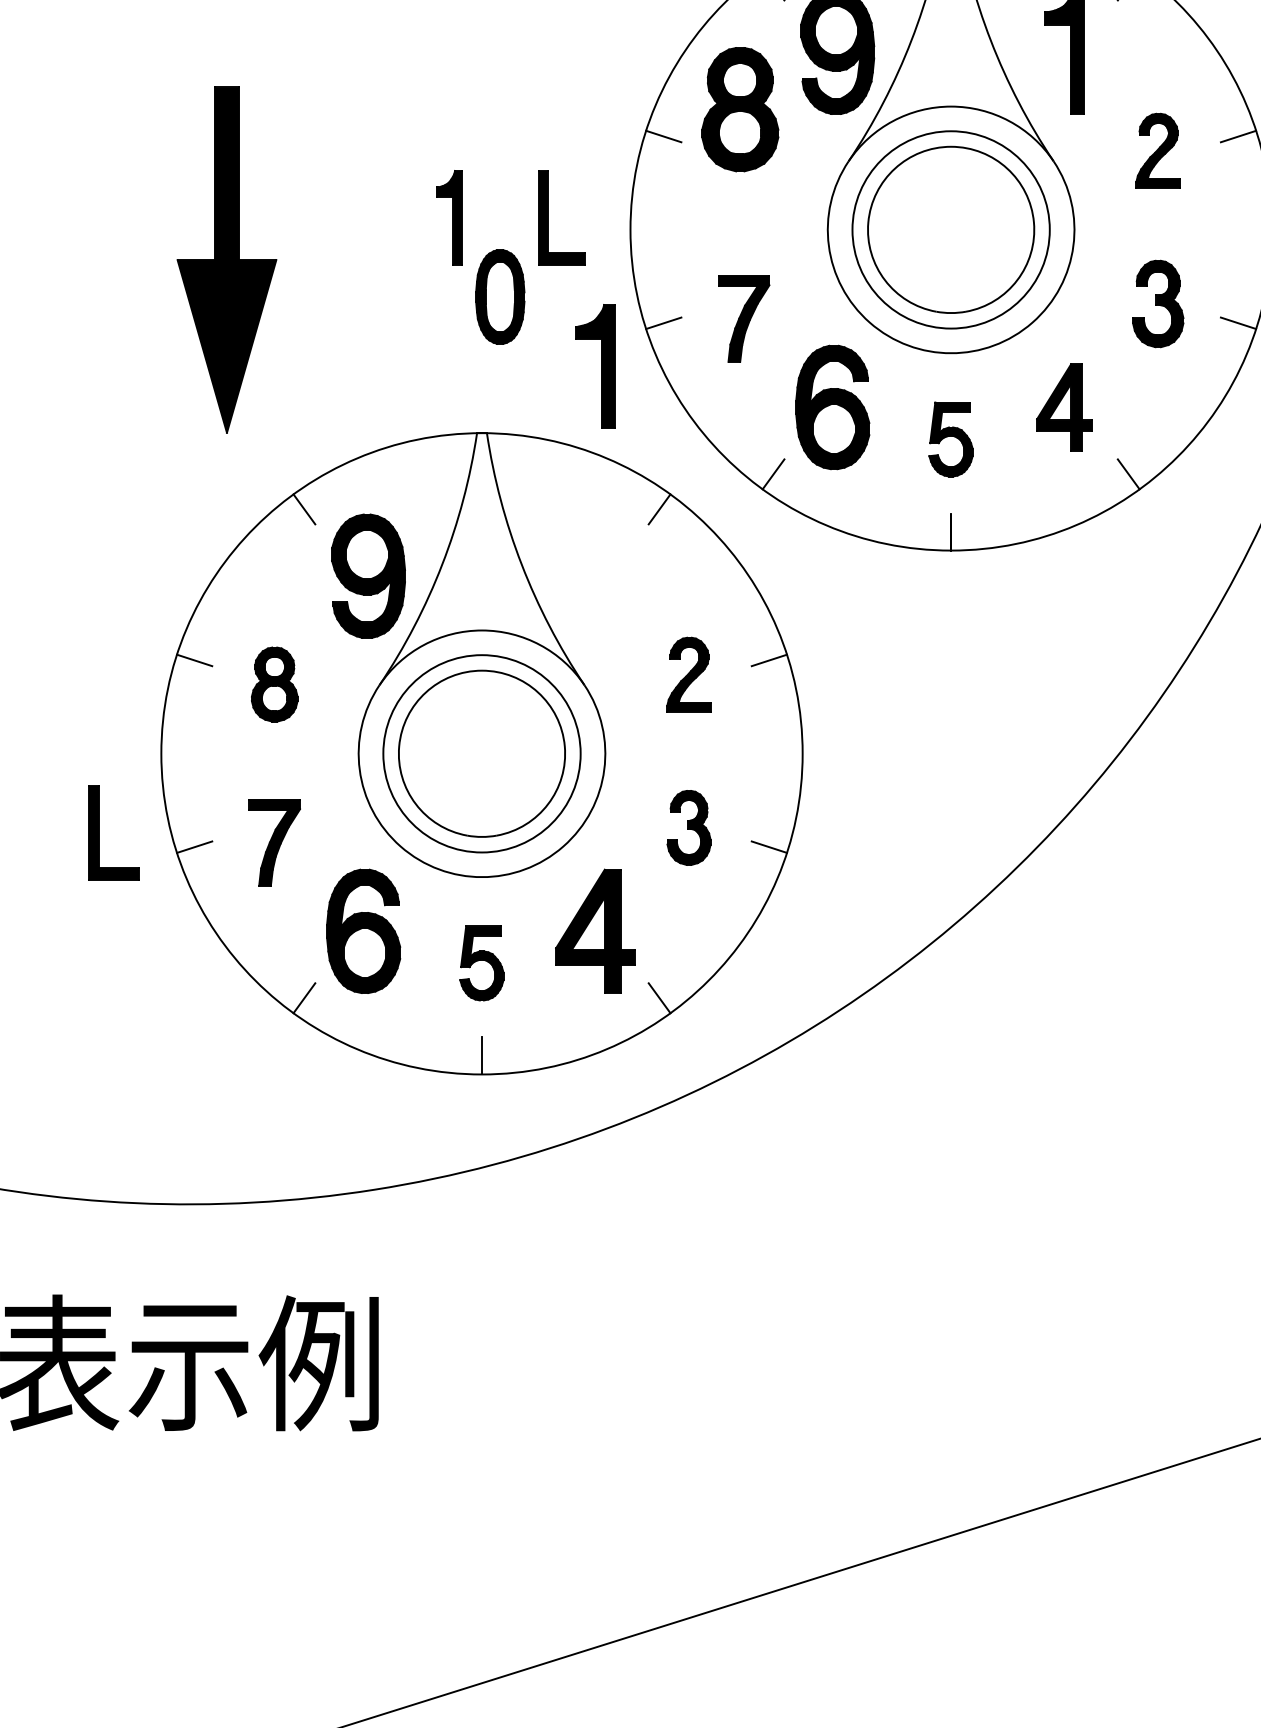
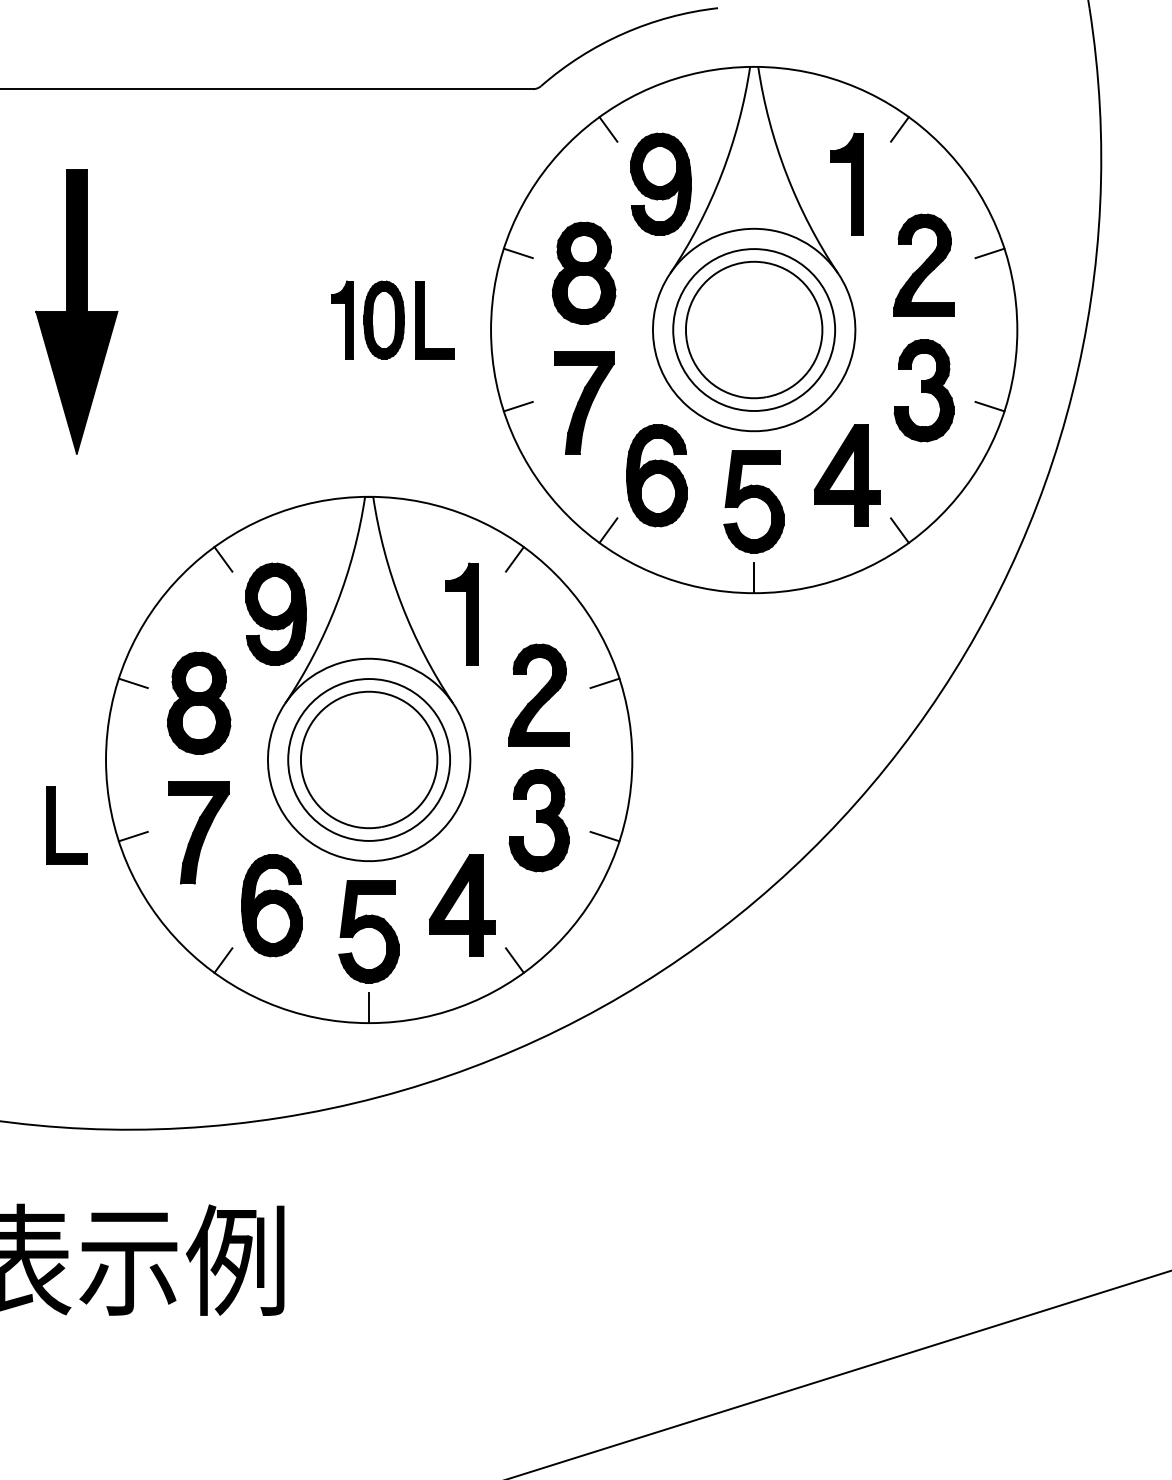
part: (740, 108) -> (584, 272), moved
part: (1157, 150) -> (923, 264), size x1.67
part: (226, 259) -> (76, 311), moved
part: (499, 296) -> (383, 319), moved
part: (1157, 303) -> (923, 390), size x1.43
part: (744, 318) -> (584, 402), size x1.43
part: (594, 365) -> (461, 613), moved
part: (1064, 407) -> (847, 475), size x1.43
part: (950, 438) -> (753, 501), size x1.67
part: (688, 674) -> (538, 694), size x1.67
part: (274, 683) -> (198, 702), size x1.67
part: (688, 827) -> (538, 820), size x1.67
part: (274, 842) -> (198, 832), size x1.43
part: (481, 962) -> (368, 931), size x1.67

